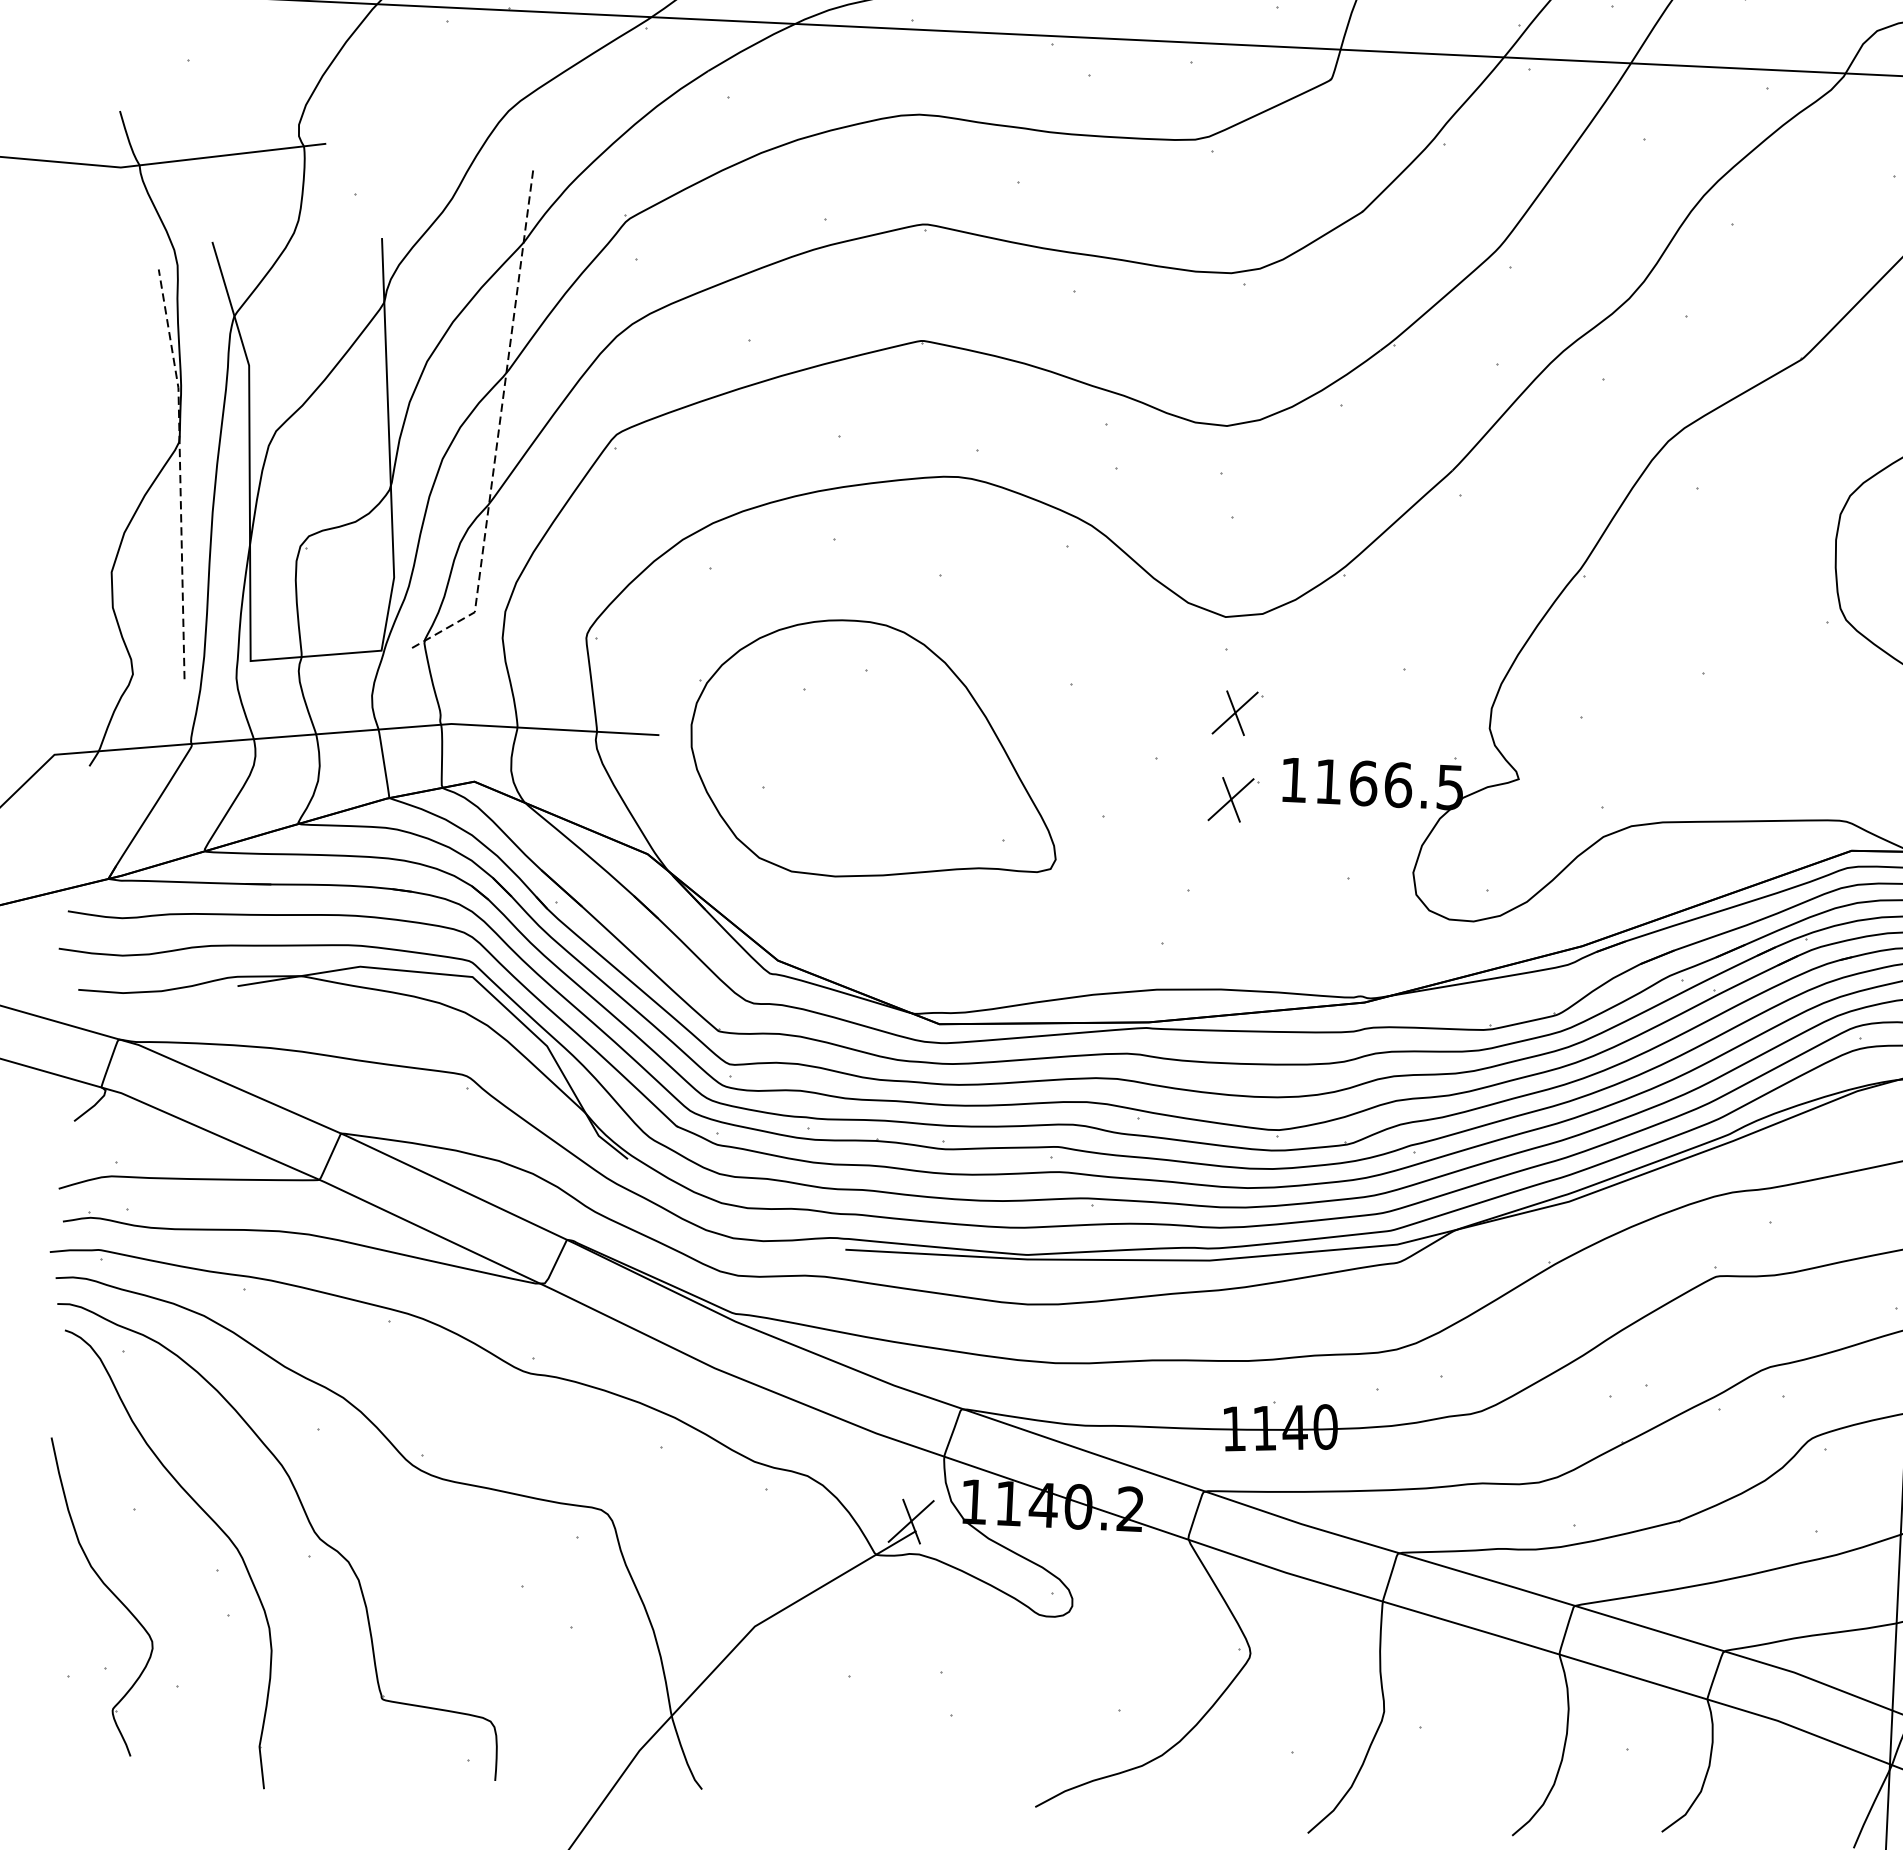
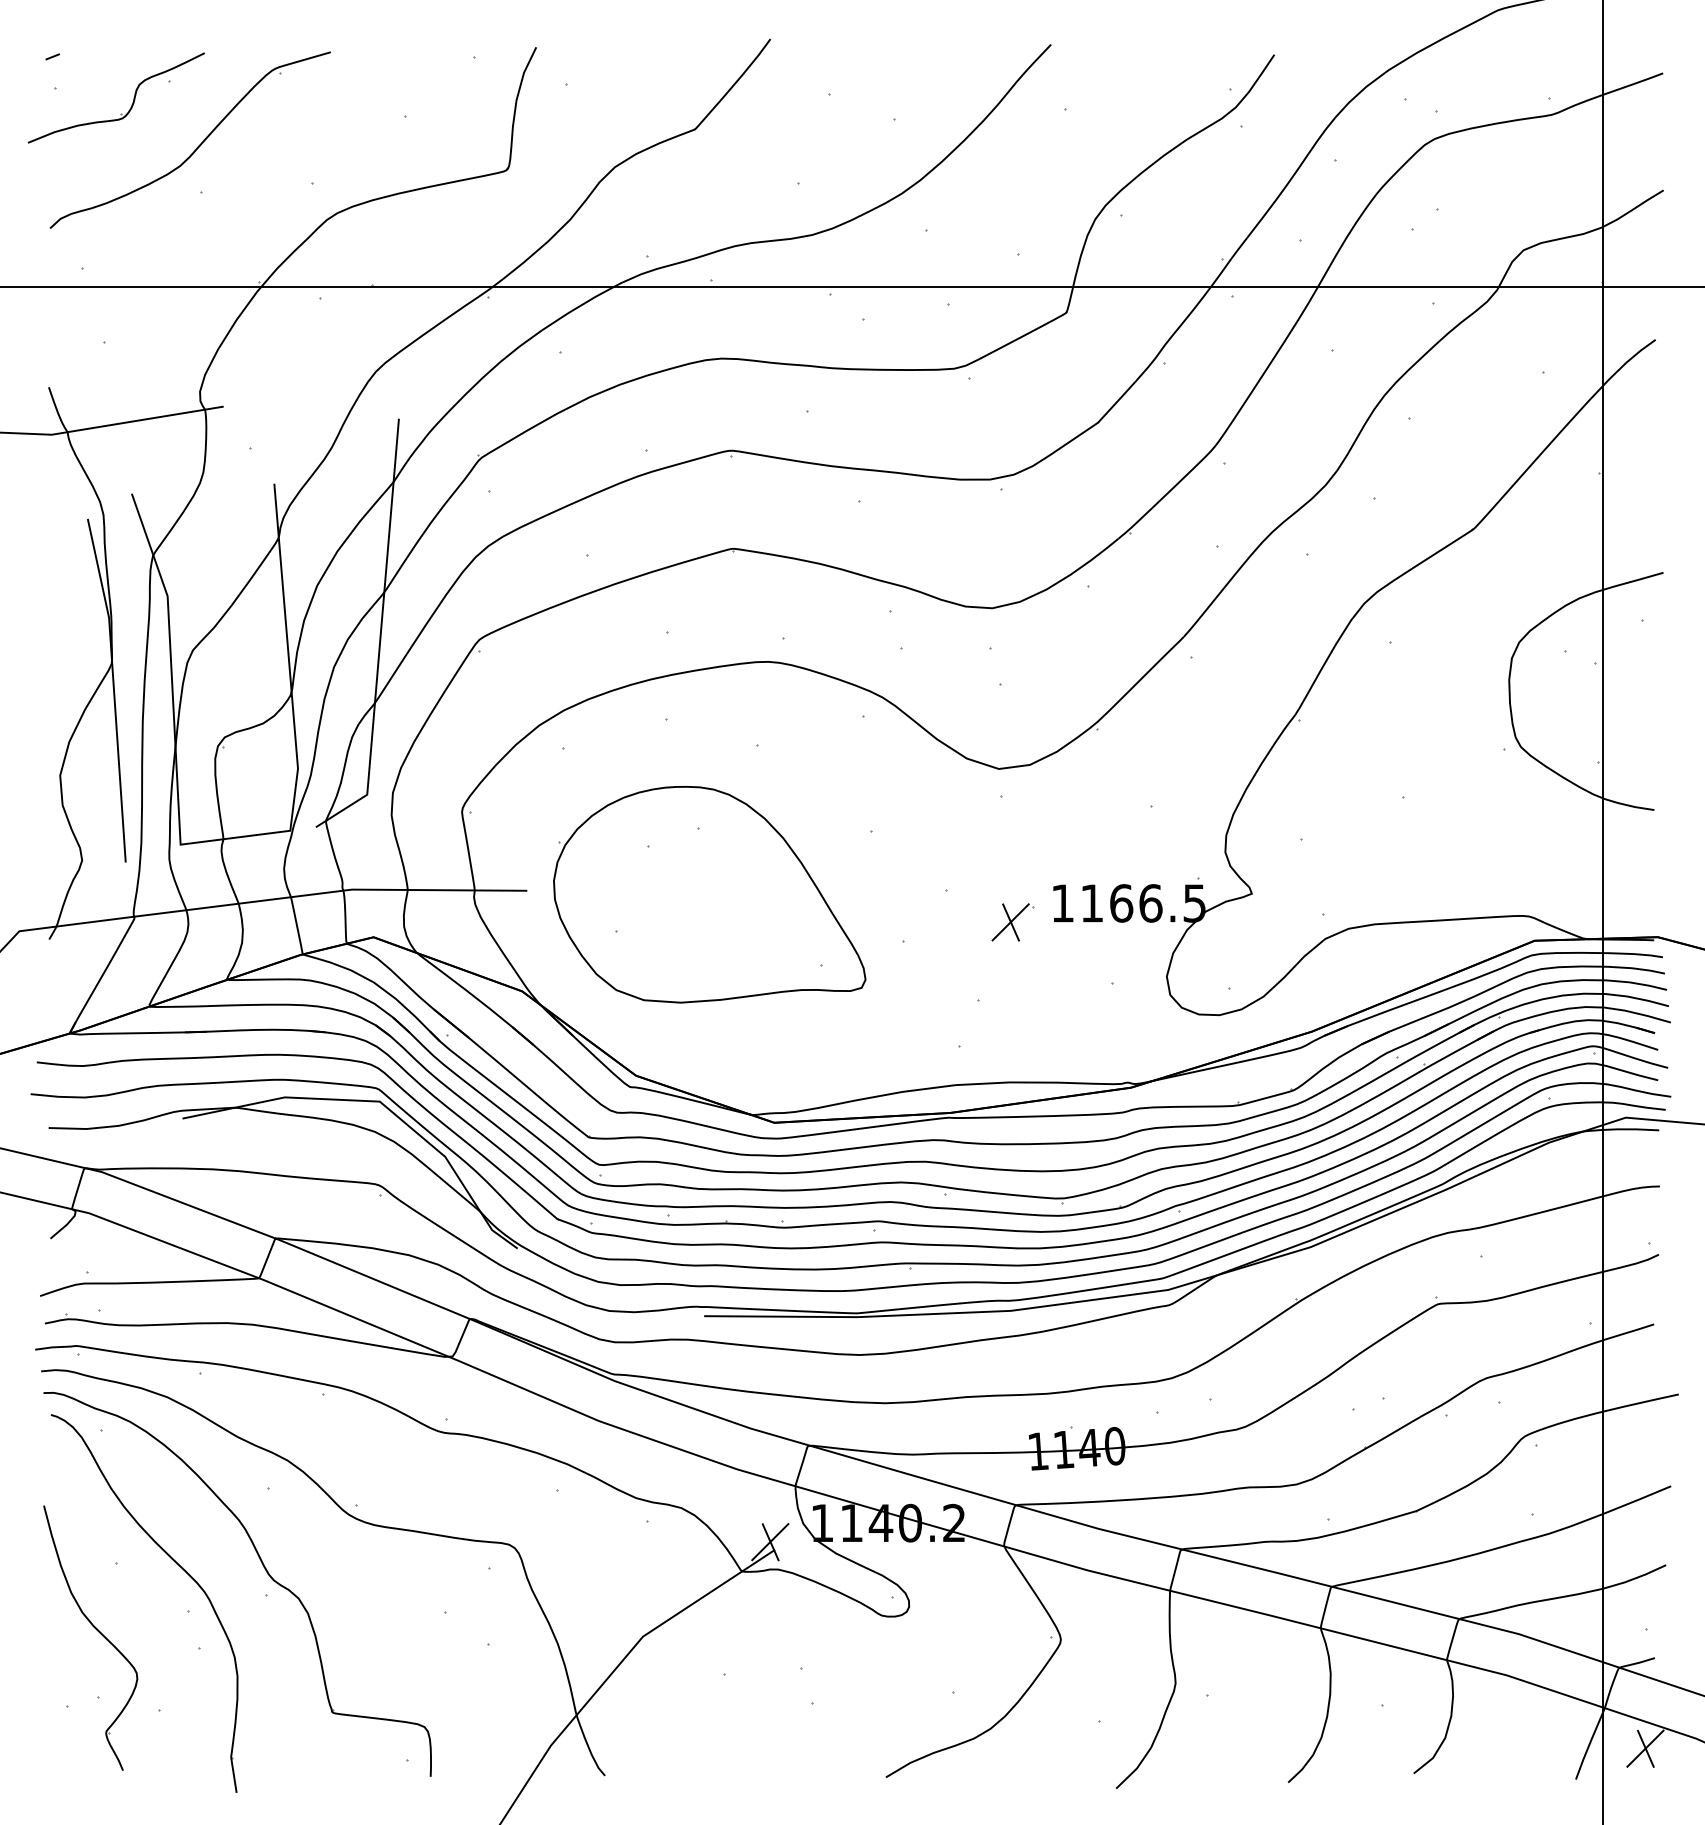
line: (499, 426) -> (380, 637), dashed -> solid
line: (179, 472) -> (113, 688), dashed -> solid
part: (1237, 713) -> (1012, 849), removed

